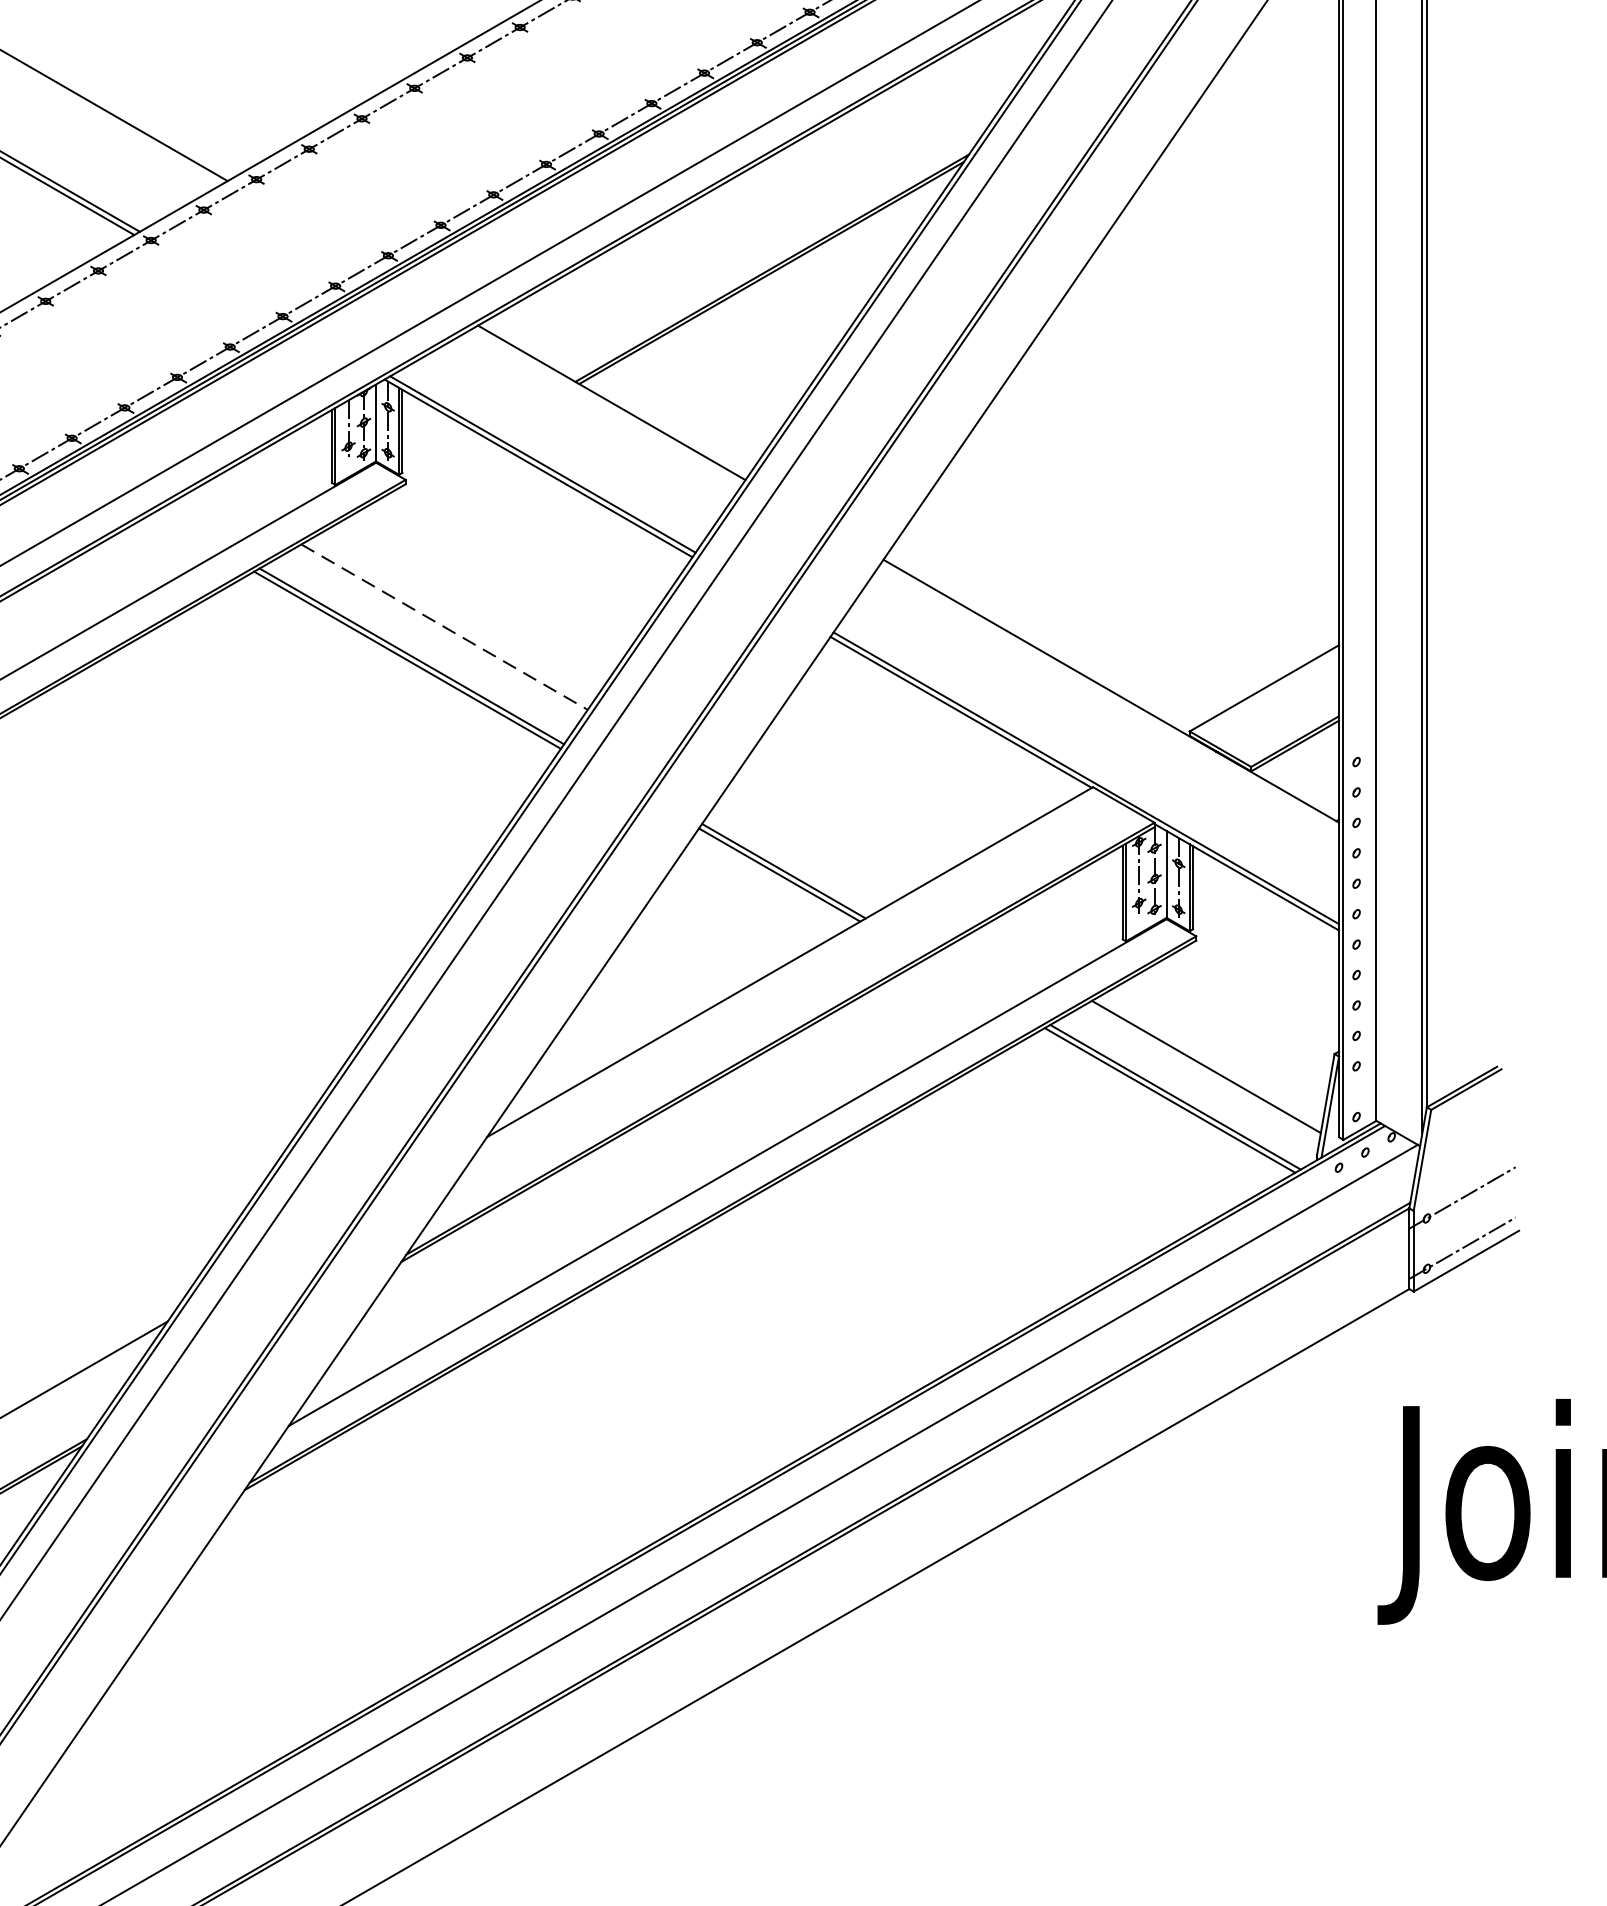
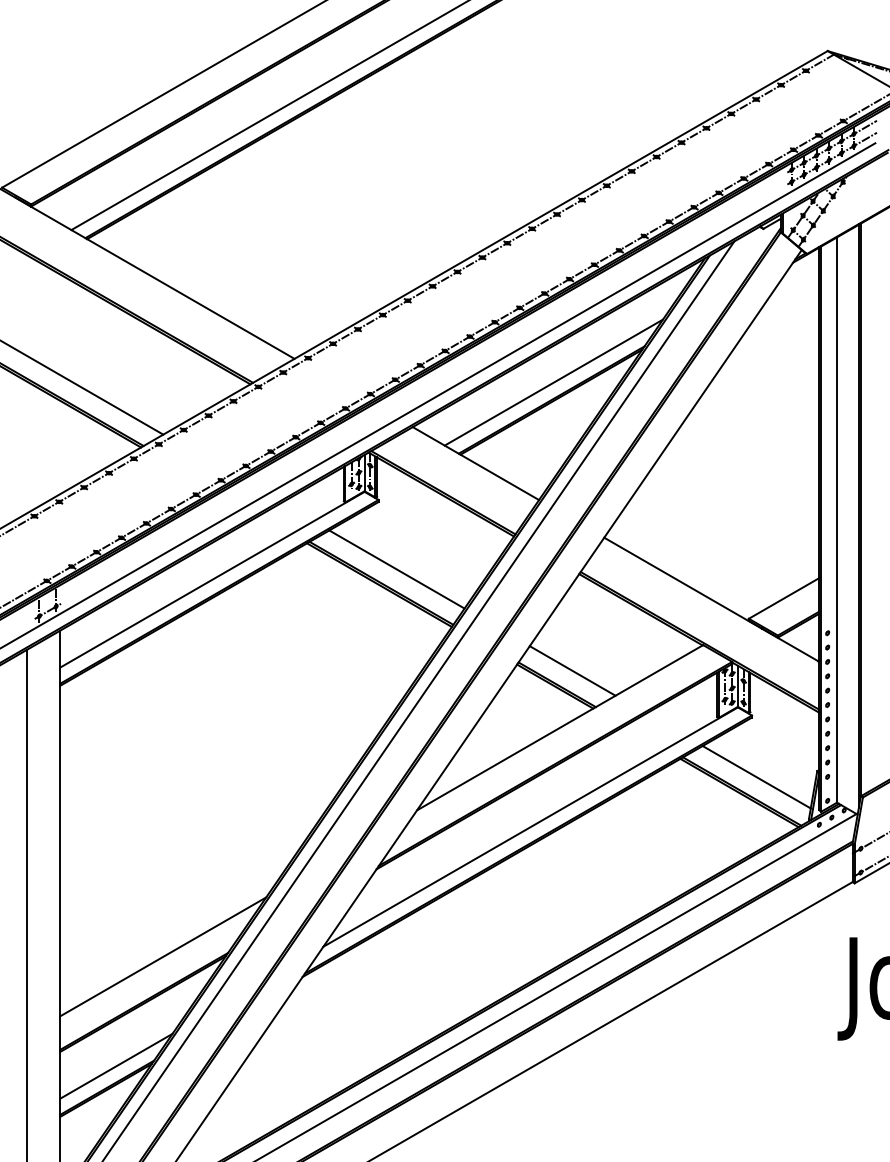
line: (776, 231) -> (553, 382), added
line: (445, 627) -> (397, 569), dashed -> solid
line: (816, 840) -> (572, 670), added

